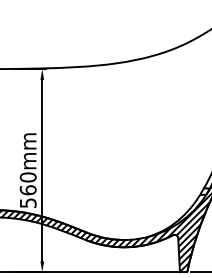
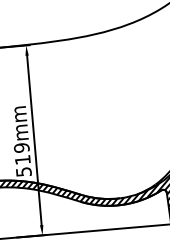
text: (27, 183) -> (21, 153), 560mm -> 519mm

